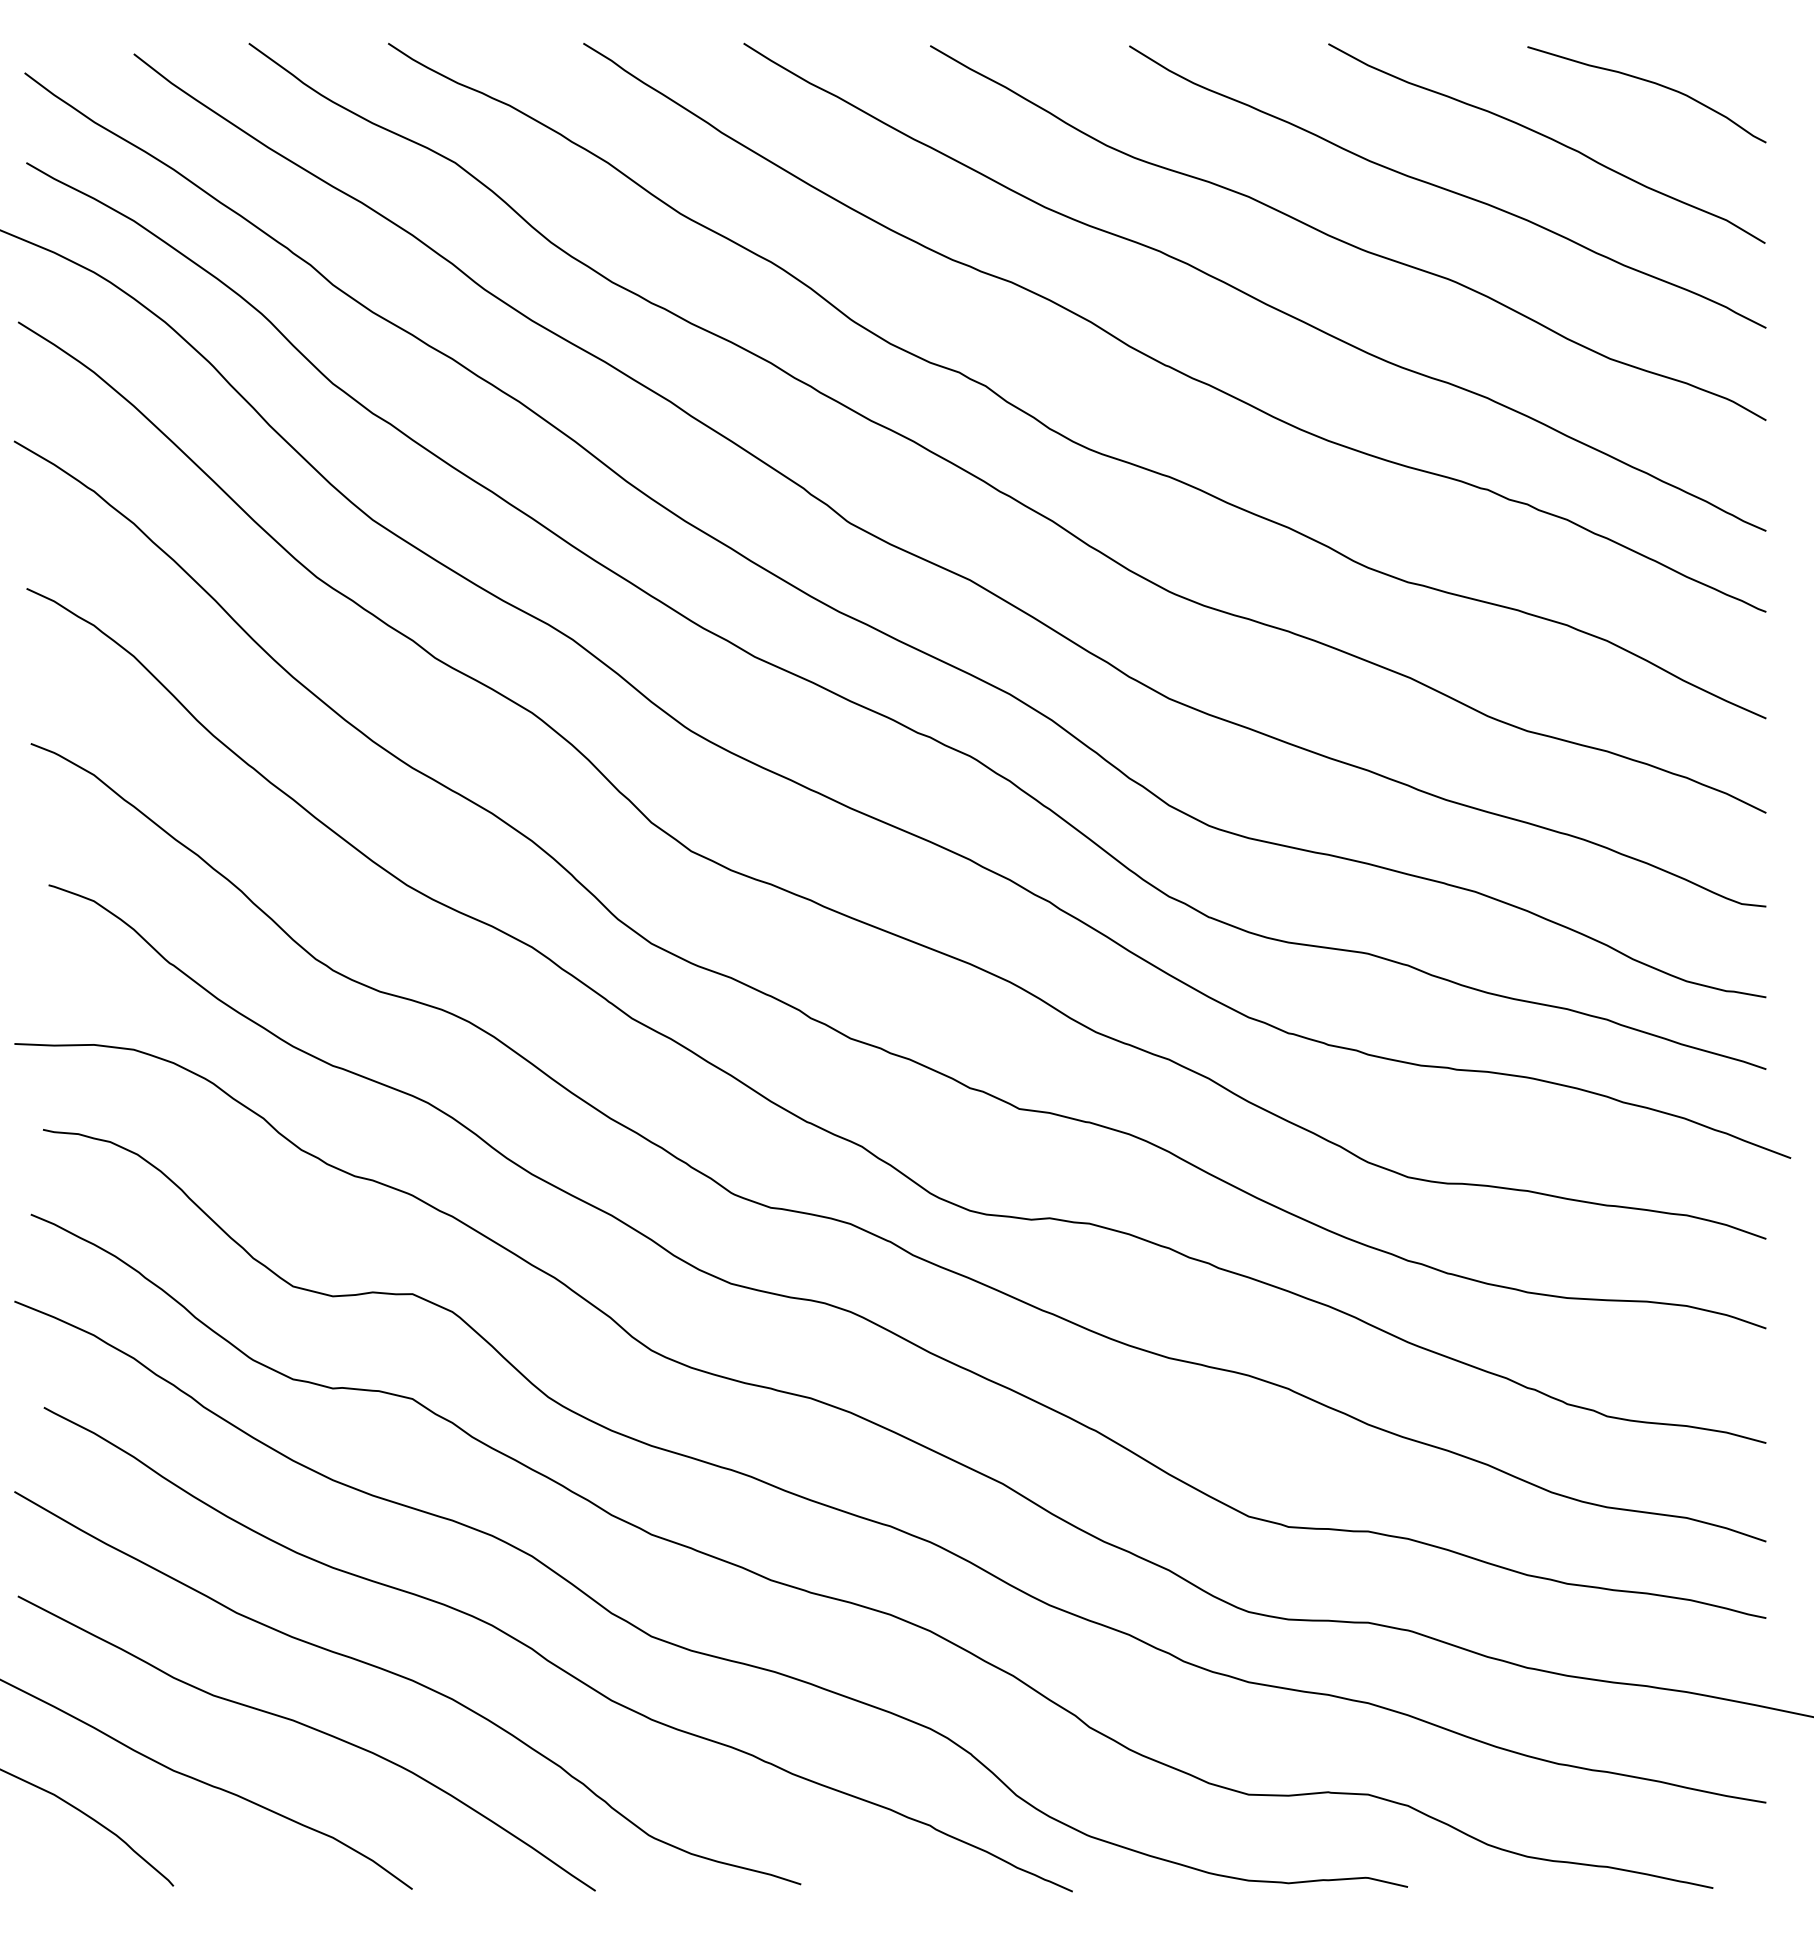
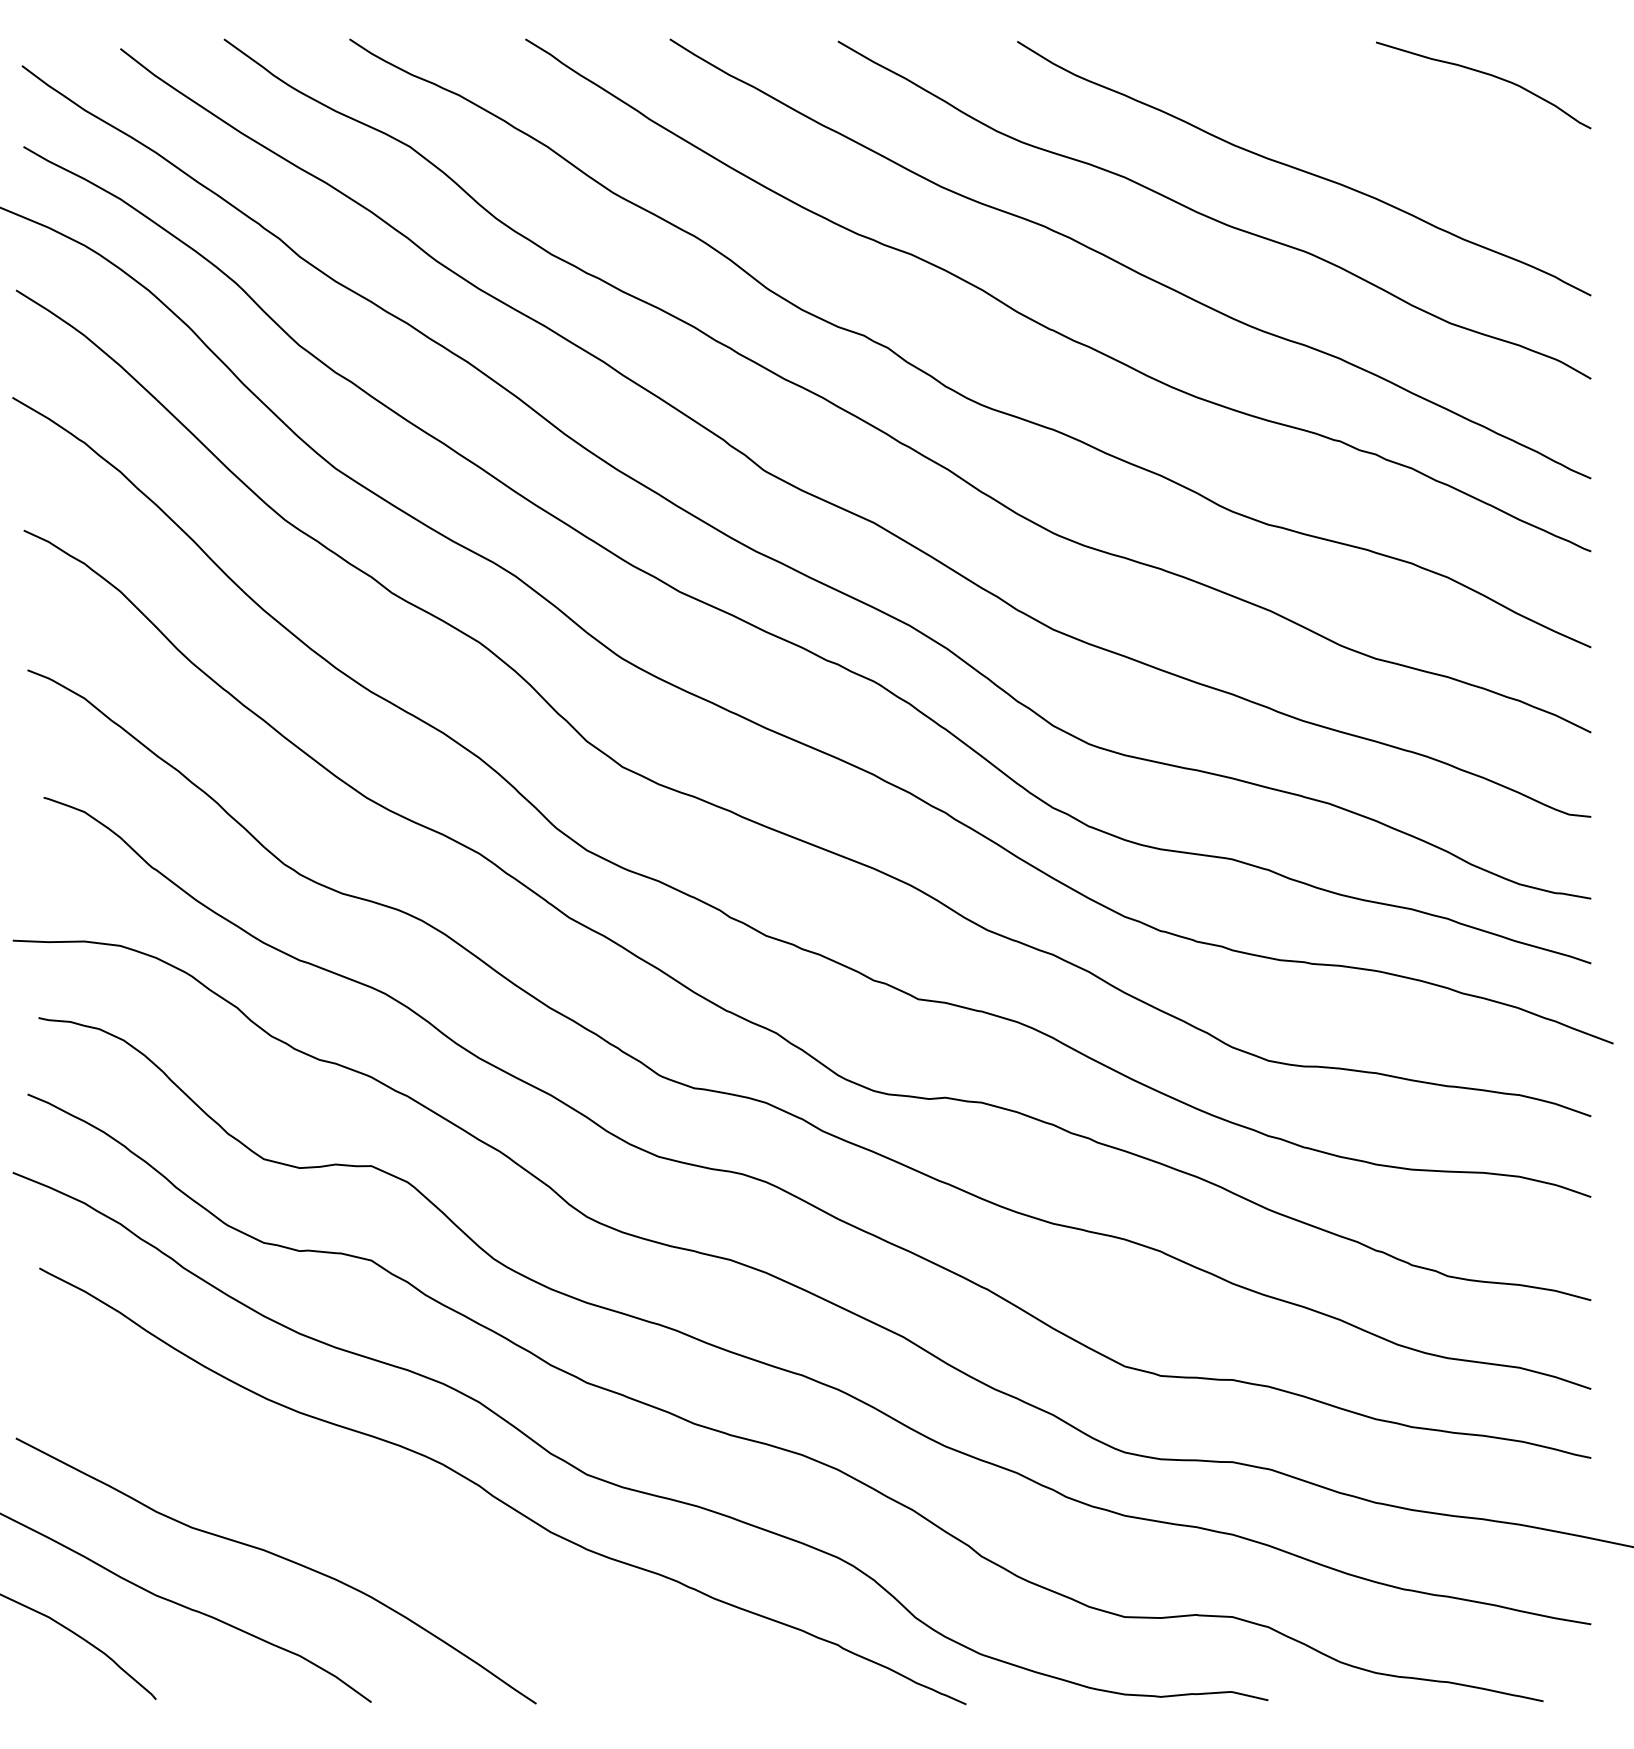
curve: (1549, 139) -> (1395, 125), removed
curve: (411, 1681) -> (370, 1515), removed

